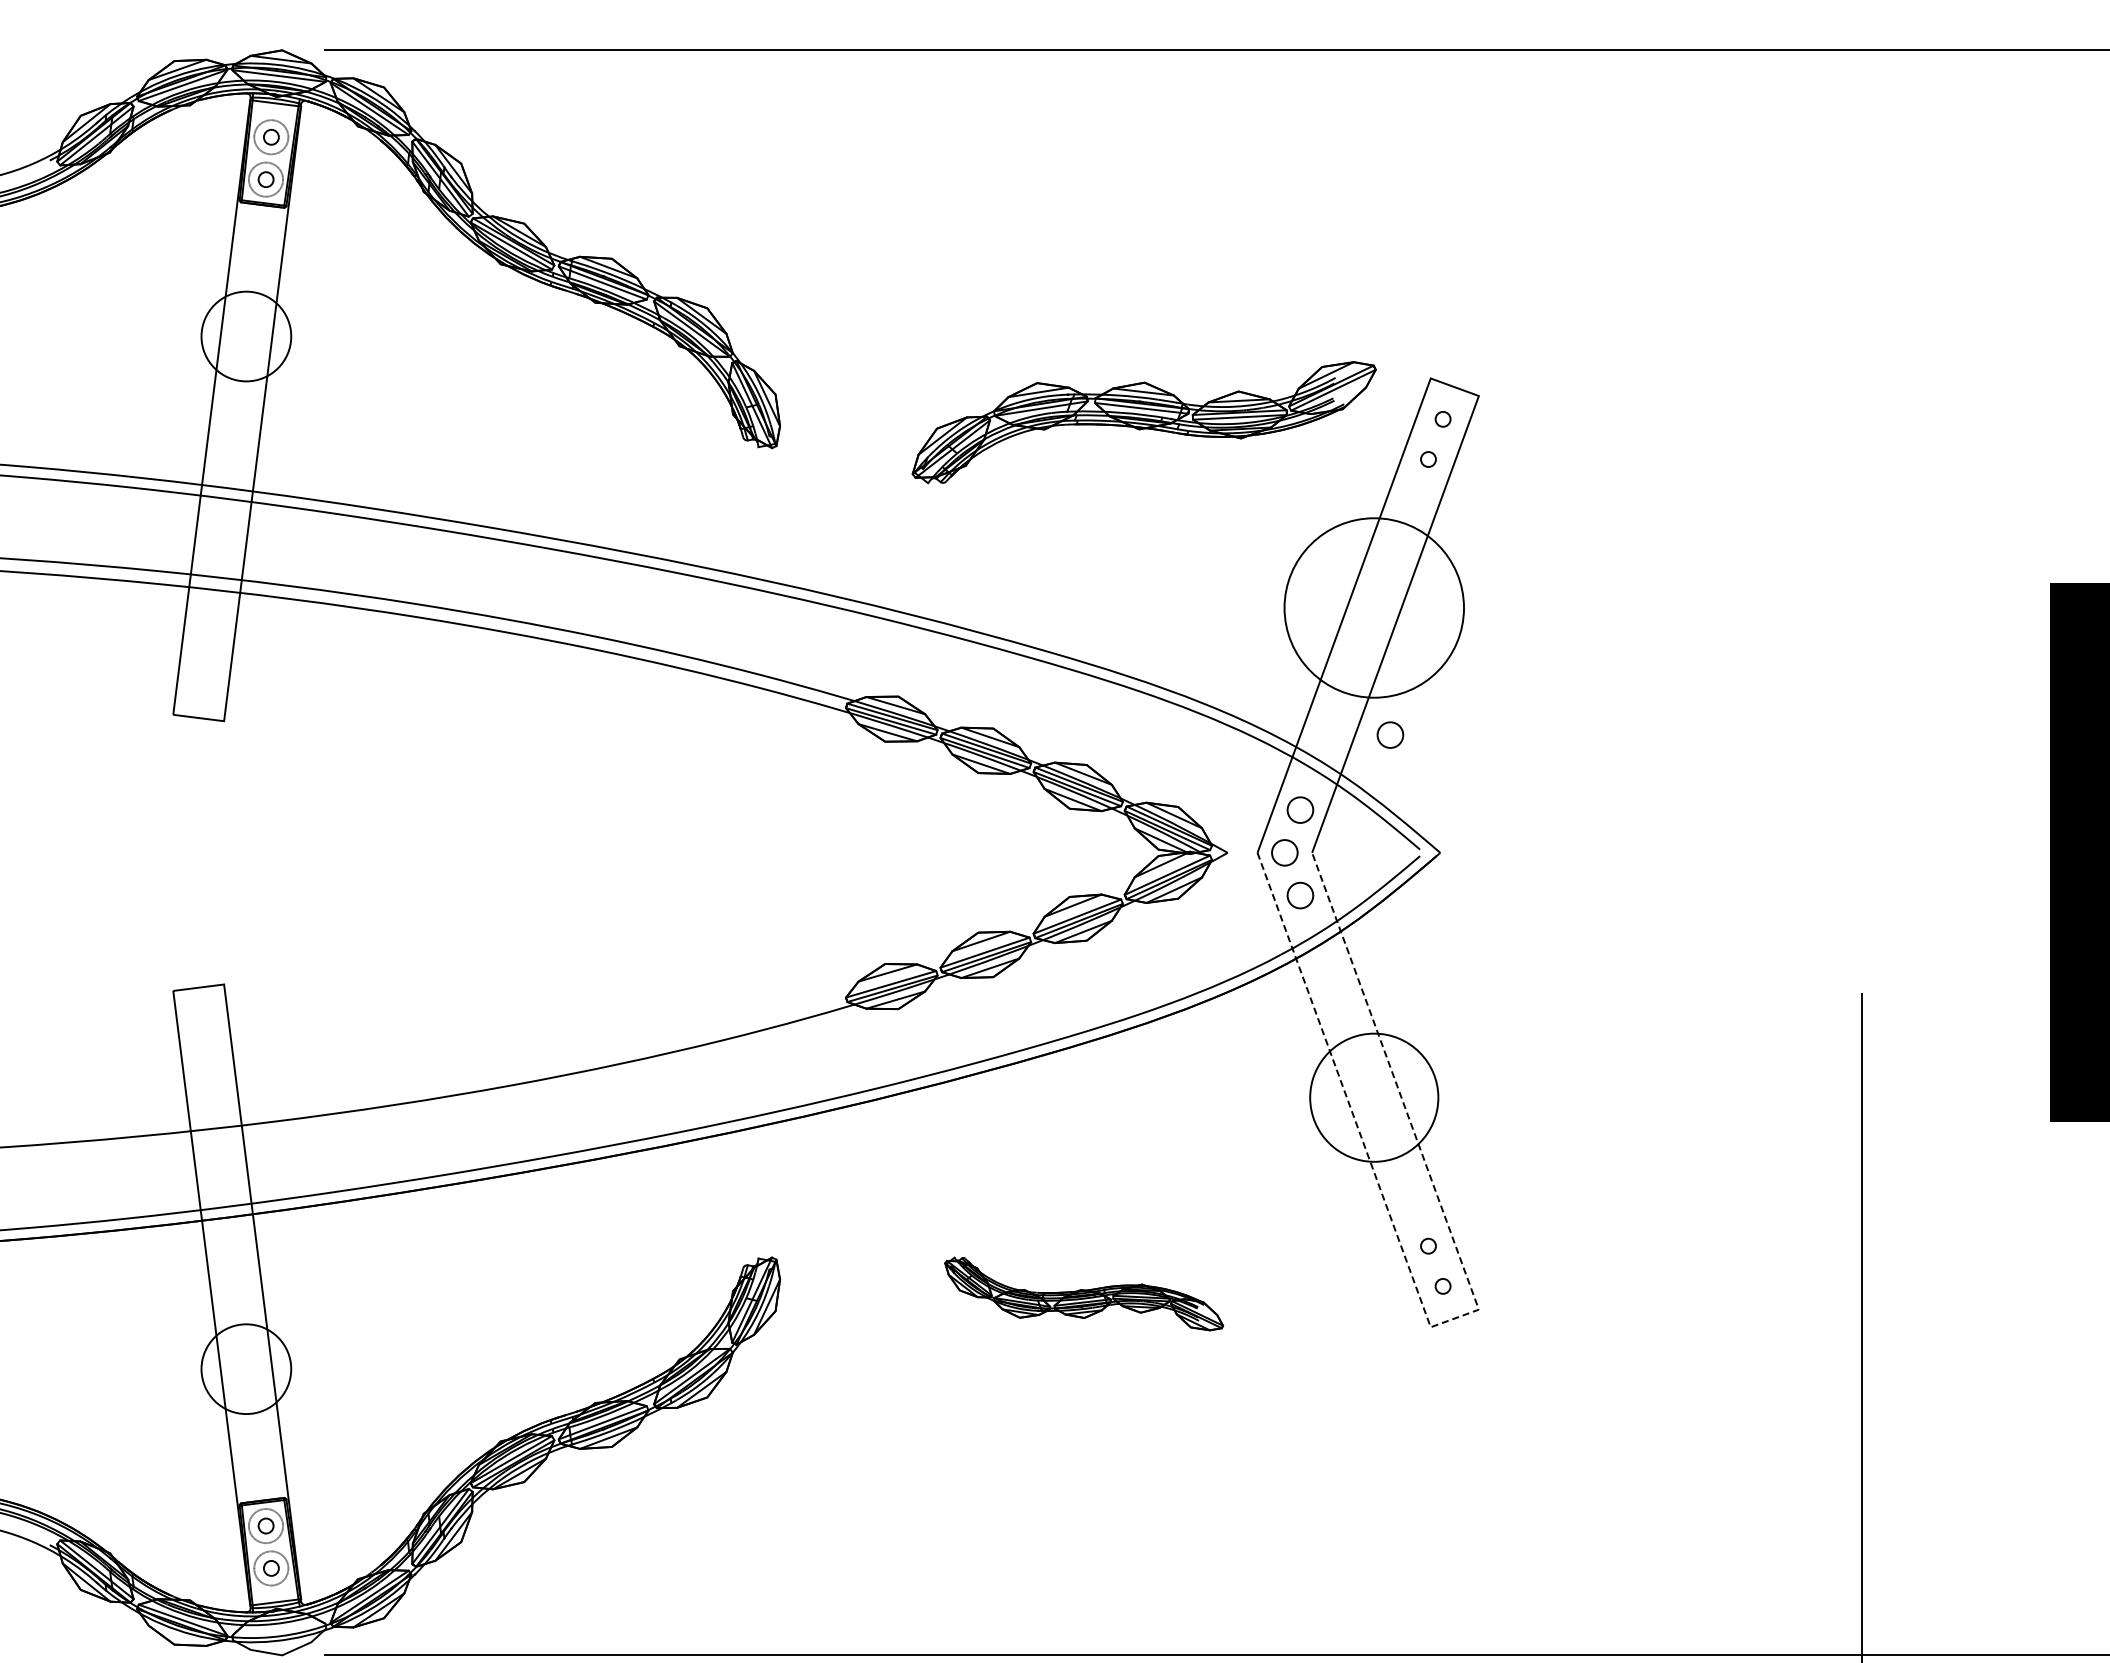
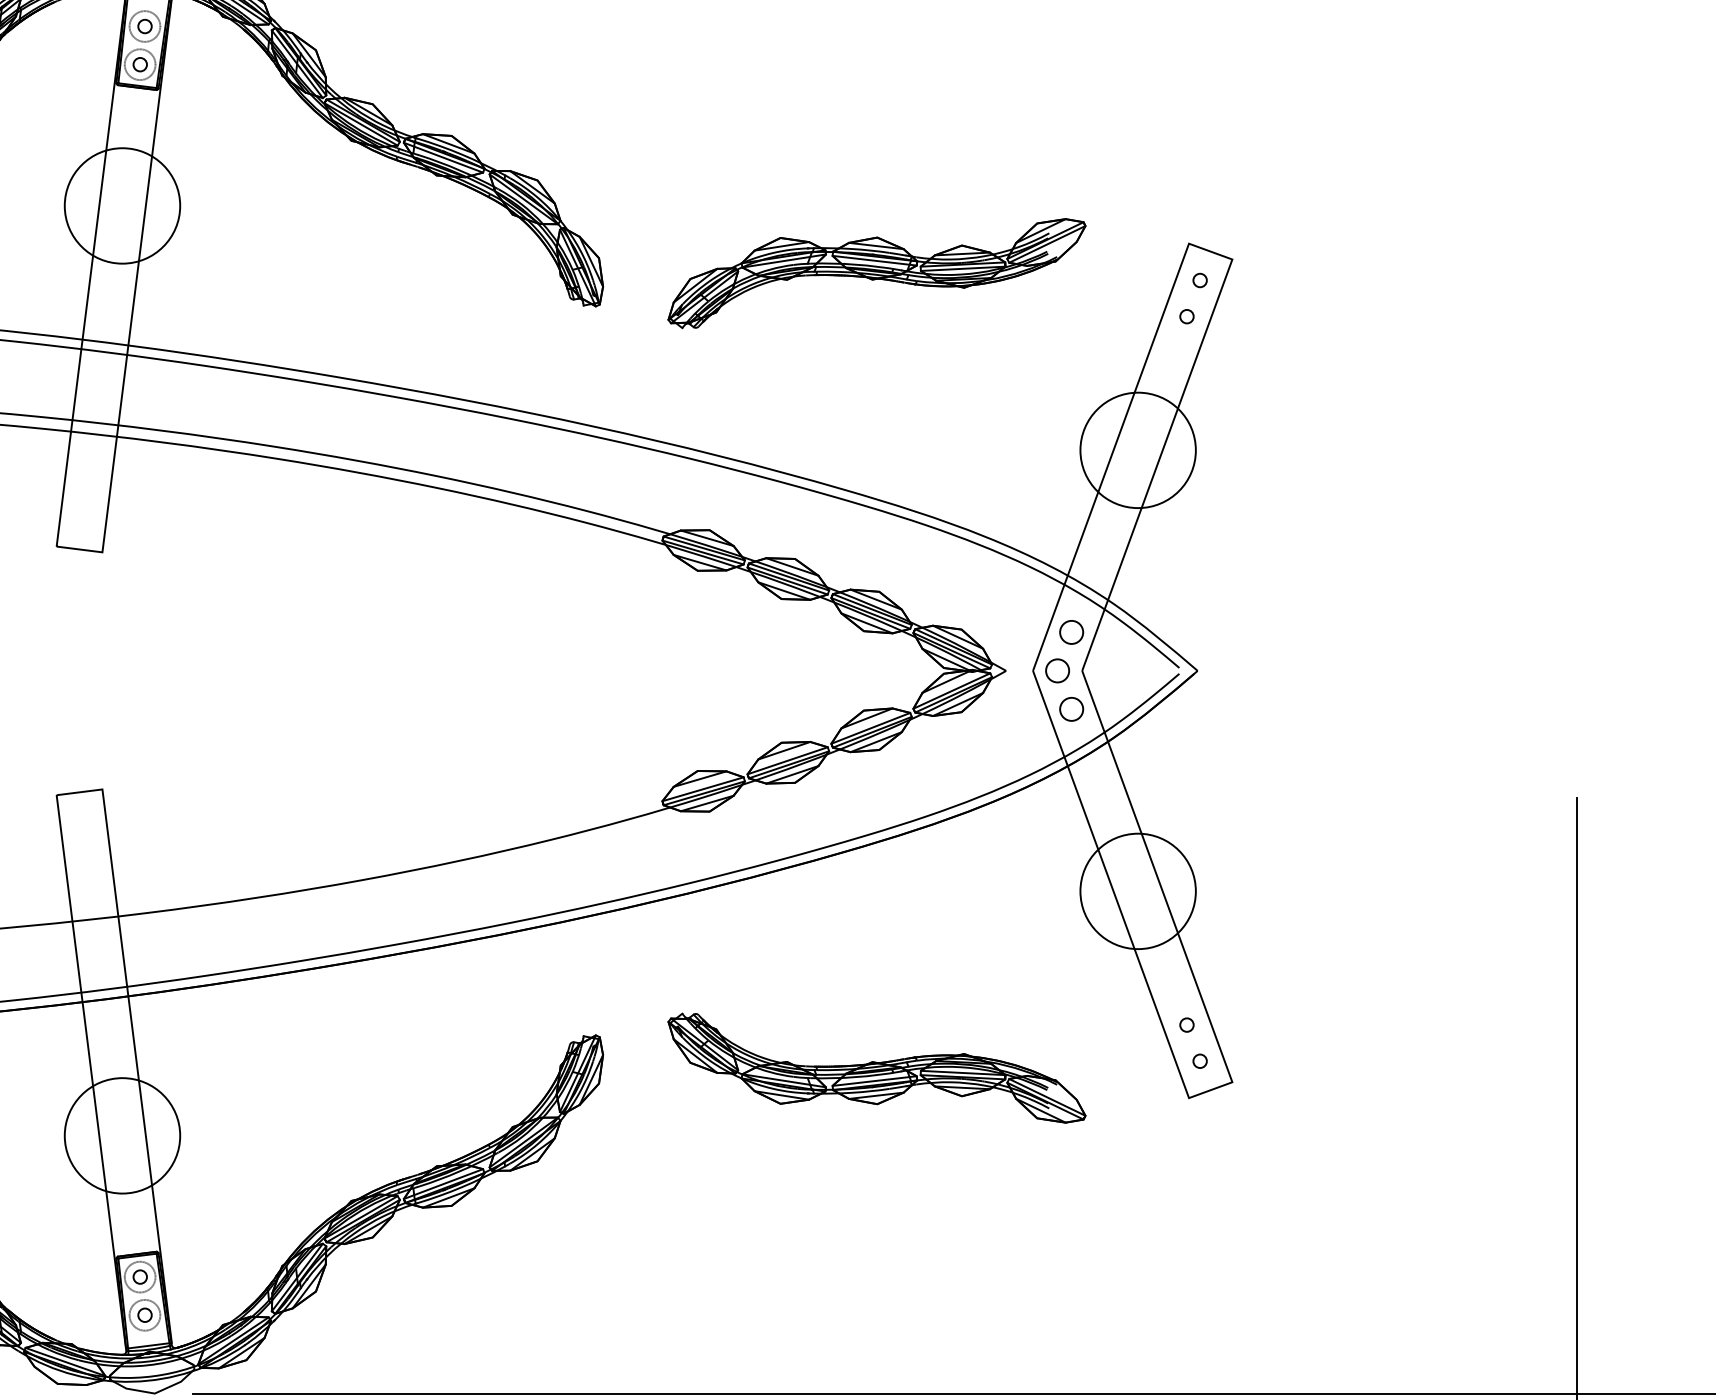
circle: (246, 336) -> (122, 205), size x1.43
part: (1143, 422) -> (876, 273), moved
circle: (1374, 607) -> (1138, 449), size x0.71
circle: (1390, 734) -> (1152, 564), removed
part: (1083, 1293) -> (876, 1067), size x1.67
line: (1446, 1321) -> (1203, 1092), dashed -> solid
circle: (246, 1369) -> (122, 1136), size x1.43

